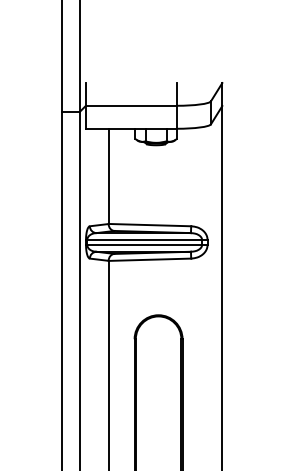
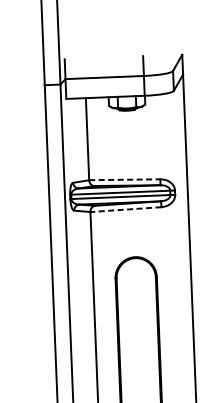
line: (150, 225) -> (125, 180), solid -> dashed
line: (149, 259) -> (125, 209), solid -> dashed

